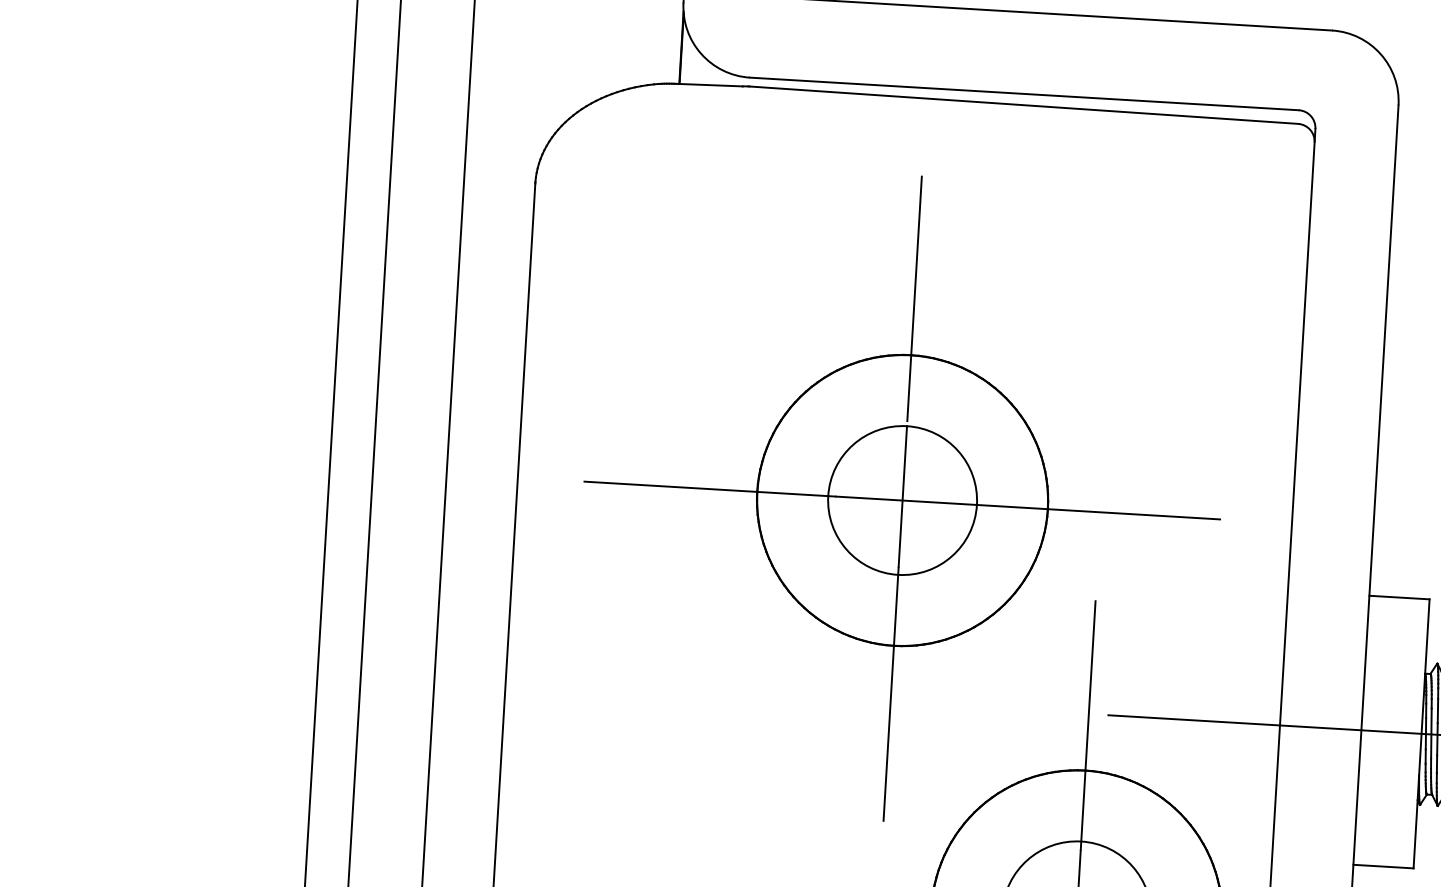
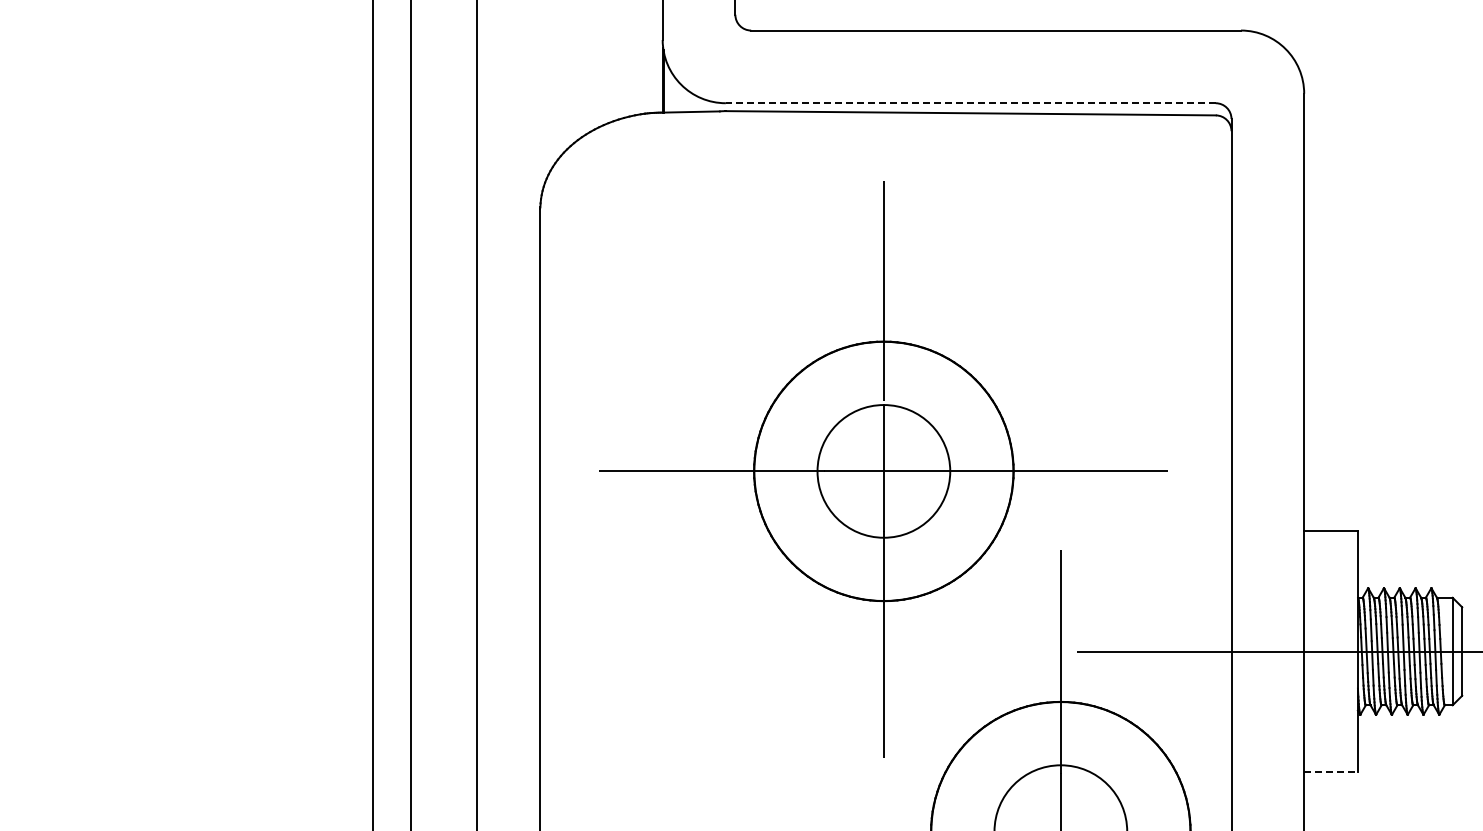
line: (1024, 94) -> (970, 103), solid -> dashed
line: (1384, 866) -> (1331, 771), solid -> dashed

